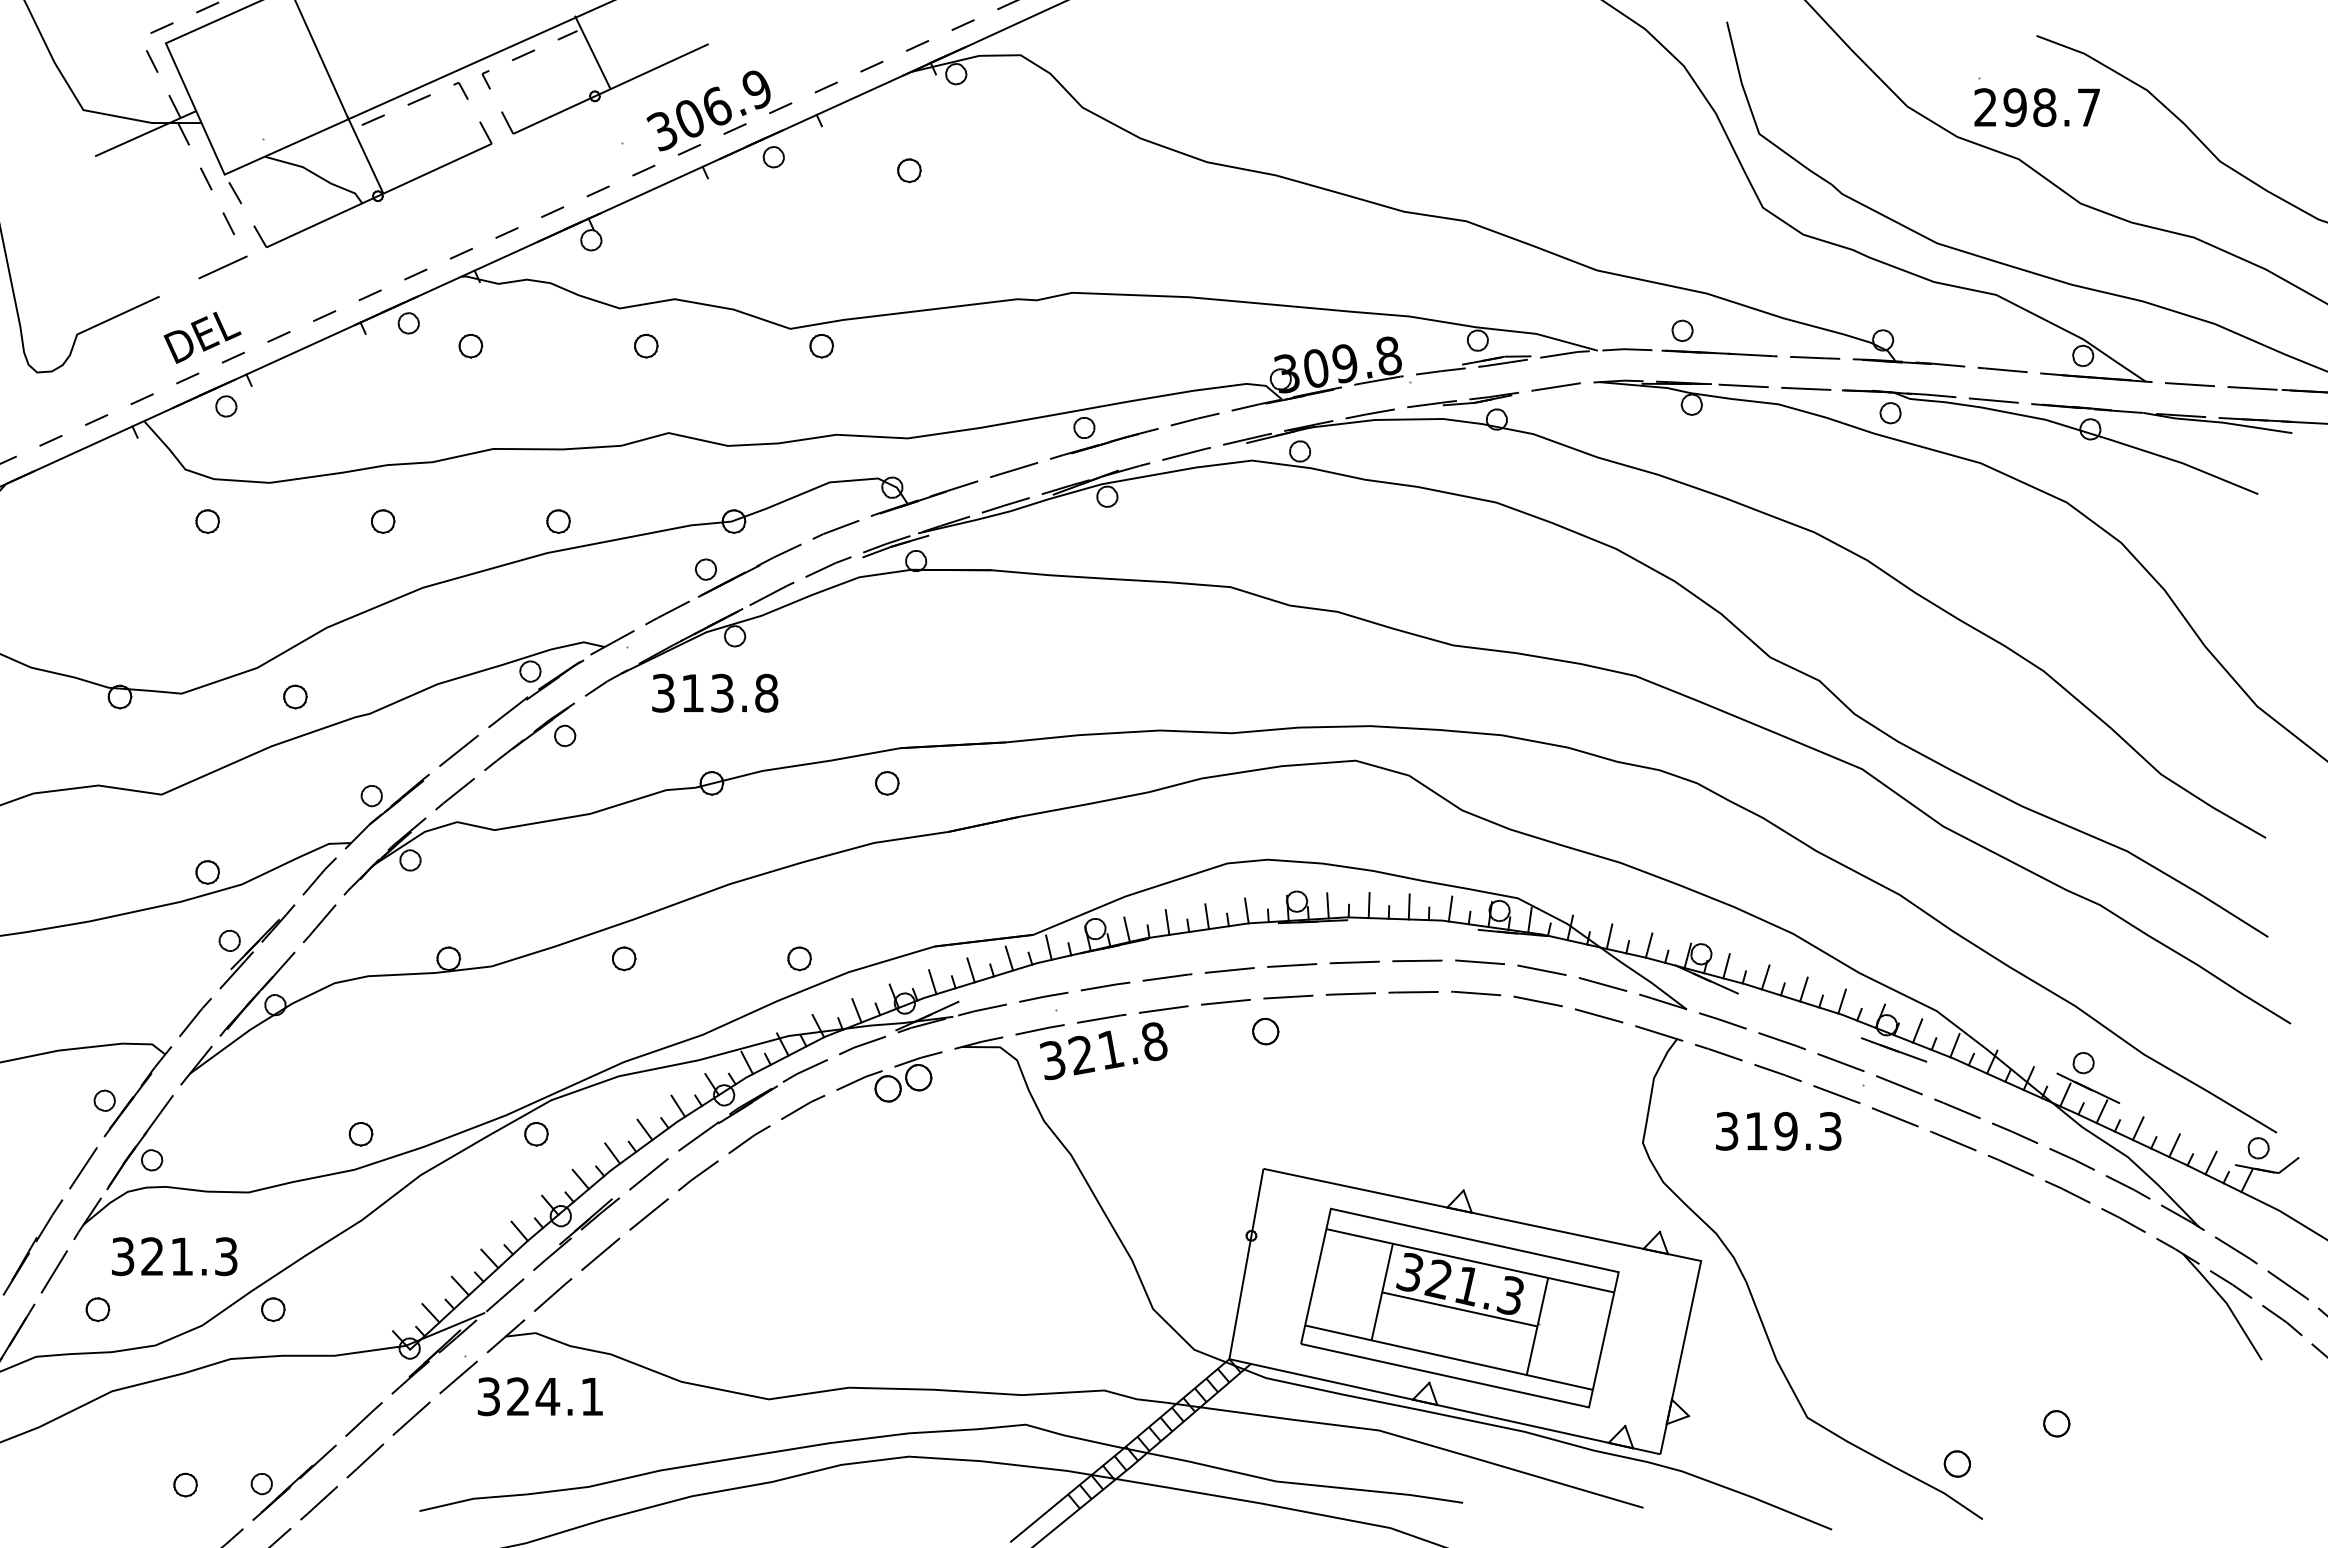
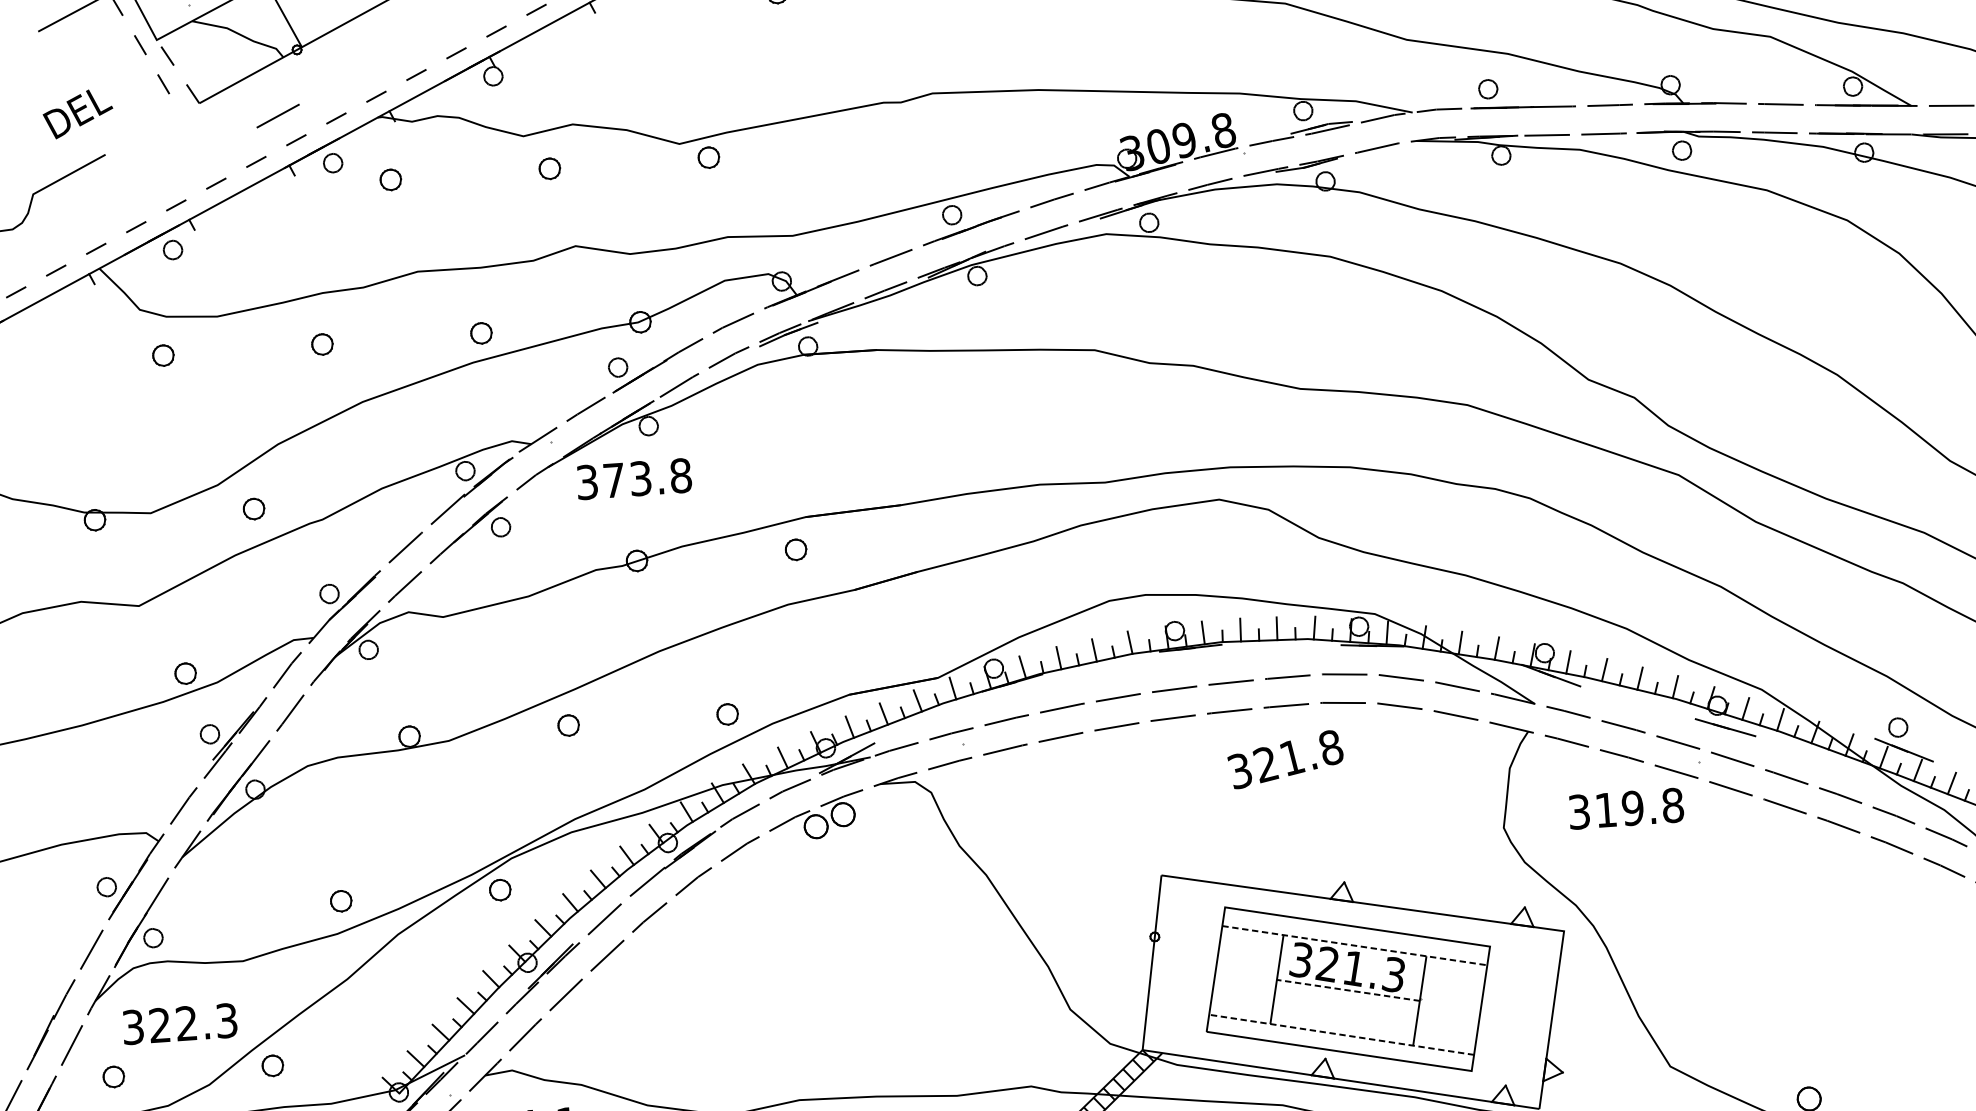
line: (222, 267) -> (277, 116), moved
text: (202, 337) -> (77, 113), moved
text: (692, 692) -> (613, 479), 313.8 -> 373.8
part: (1265, 1031) -> (1154, 750), removed
text: (1103, 1051) -> (1285, 759), moved
text: (1829, 1131) -> (1672, 805), 319.3 -> 319.8
text: (181, 1256) -> (186, 1023), 321.3 -> 322.3
line: (1470, 1260) -> (1354, 945), solid -> dashed
line: (1459, 1309) -> (1348, 990), solid -> dashed
line: (1448, 1357) -> (1341, 1034), solid -> dashed
part: (2056, 1423) -> (1896, 1056), removed

